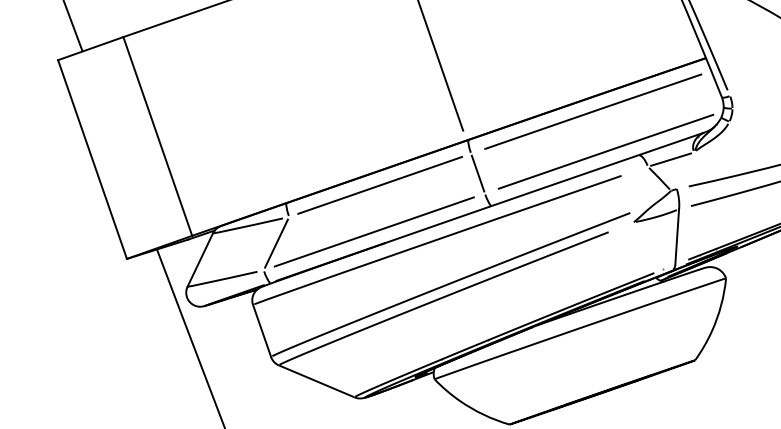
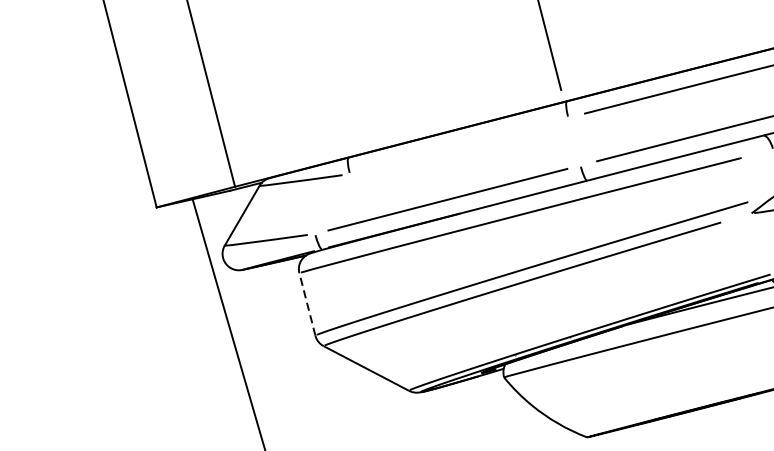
line: (477, 173) -> (573, 141), removed
line: (380, 184) -> (459, 144), removed
line: (276, 243) -> (332, 203), removed
line: (262, 330) -> (307, 303), solid -> dashed

